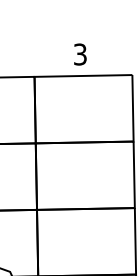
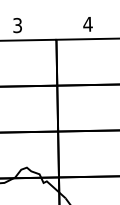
text: (79, 53) -> (87, 23), 3 -> 4

